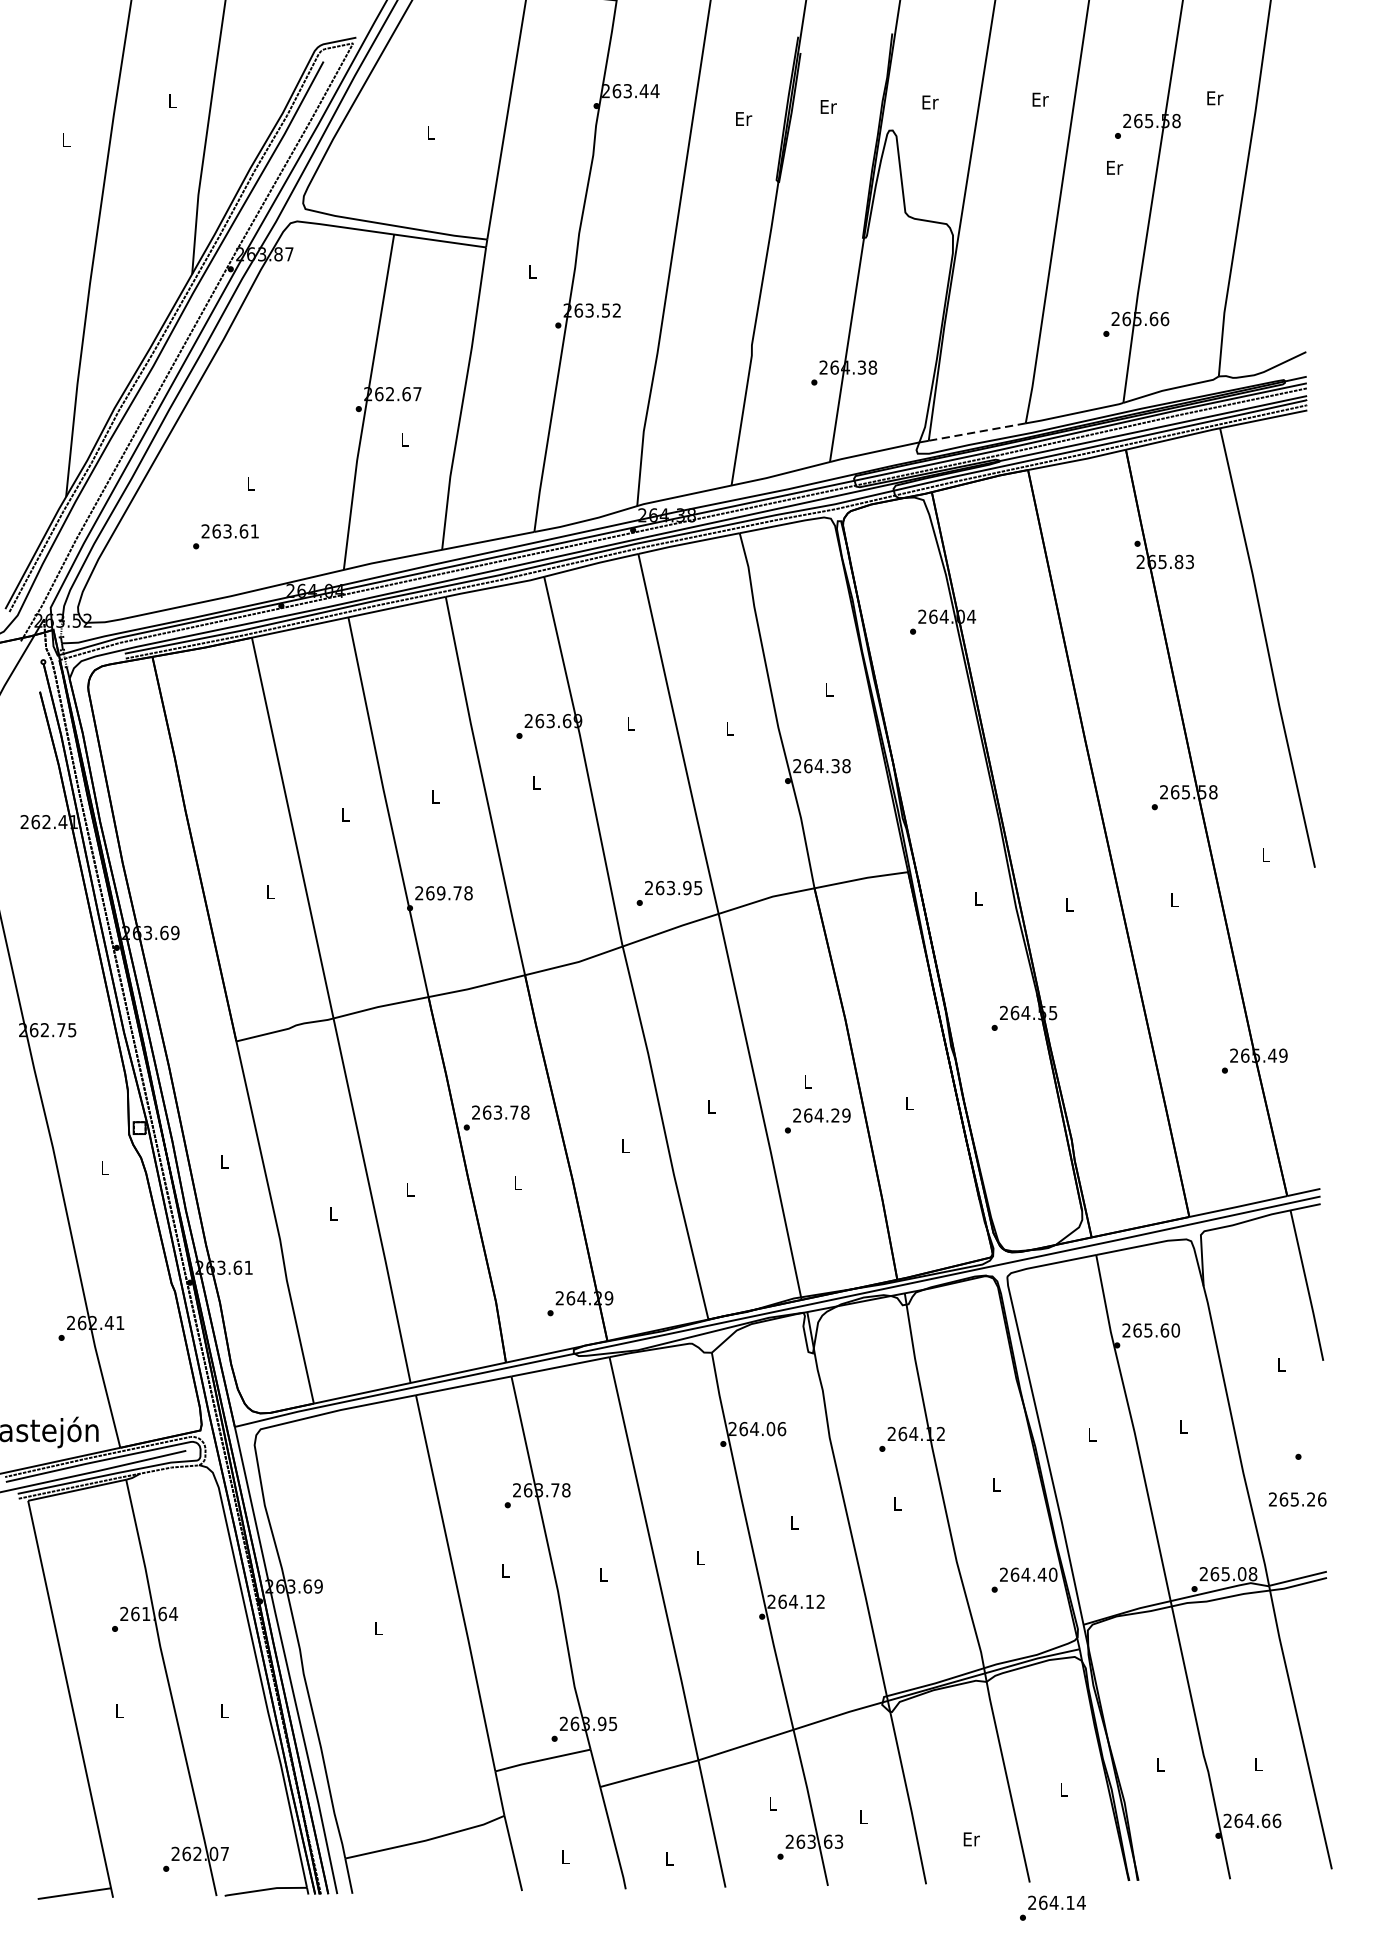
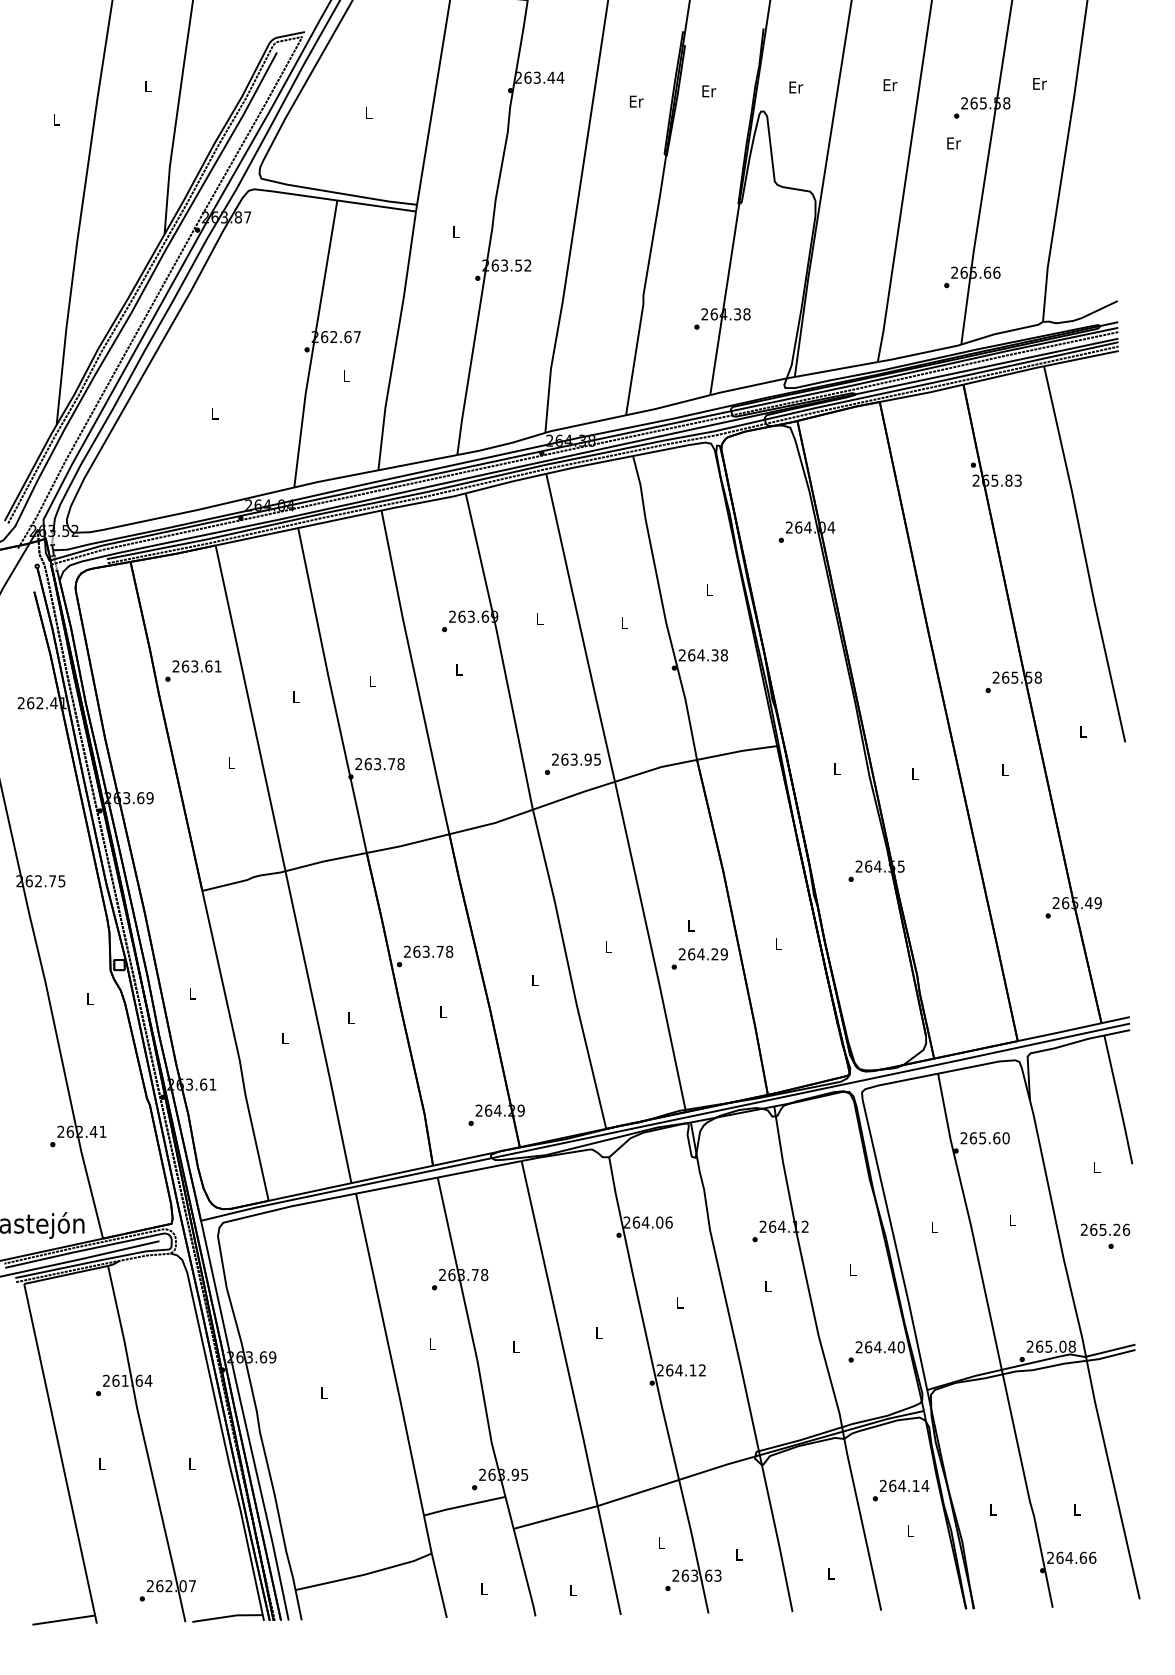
line: (976, 432) -> (835, 369), dashed -> solid
text: (226, 536) -> (193, 670), moved
text: (441, 892) -> (377, 763), 269.78 -> 263.78
text: (1297, 1499) -> (1105, 1229), moved
text: (971, 1839) -> (831, 1573), Er -> L
text: (1052, 1908) -> (900, 1490), moved

